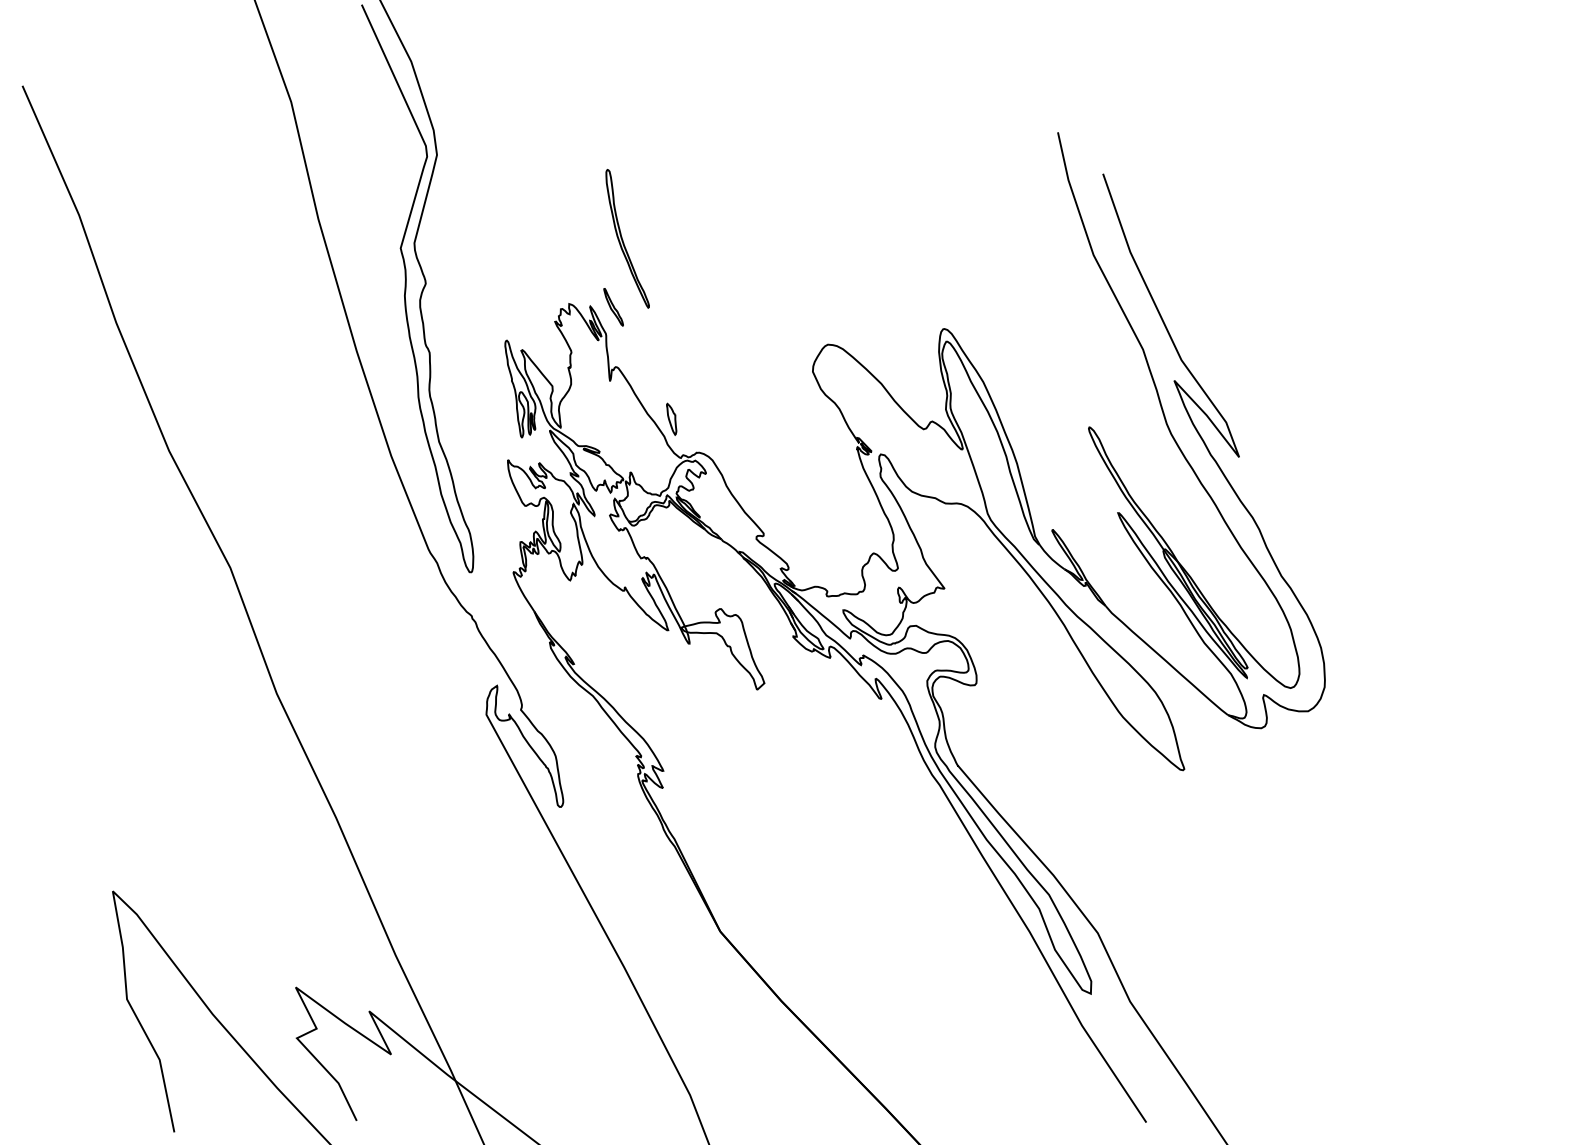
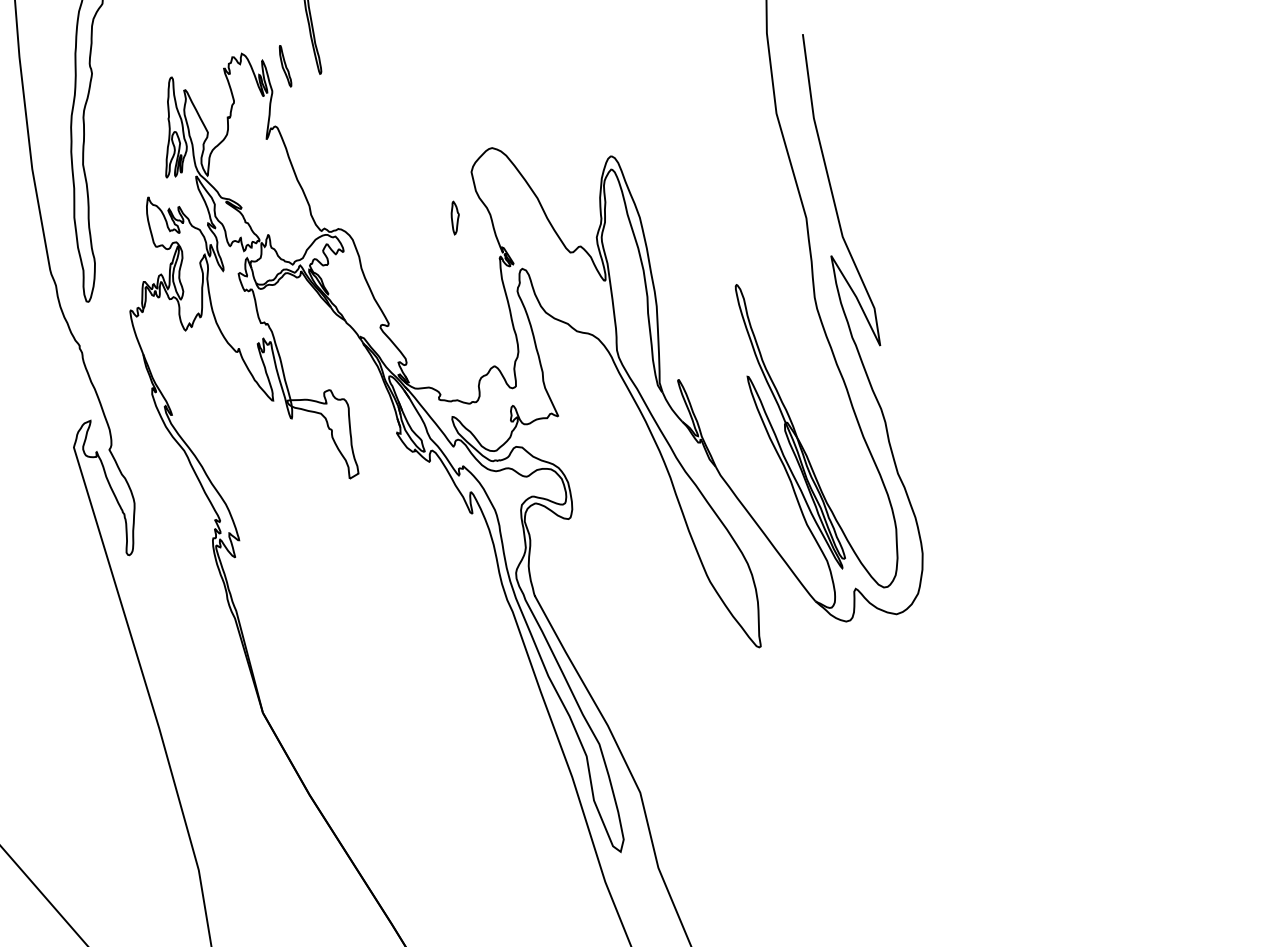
part: (671, 418) -> (454, 217), moved

